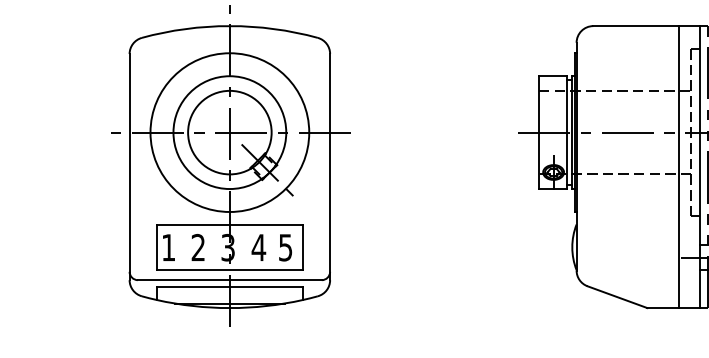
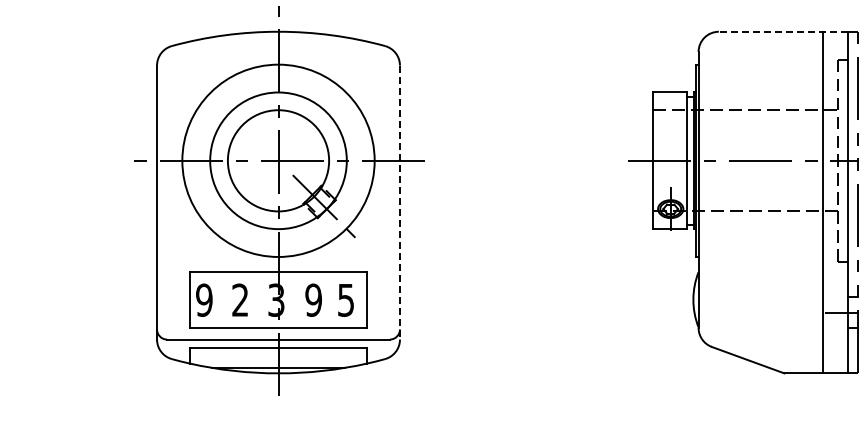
line: (646, 25) -> (783, 31), solid -> dashed
line: (329, 167) -> (399, 203), solid -> dashed
text: (168, 247) -> (204, 299), 1 -> 9
text: (258, 247) -> (313, 299), 4 -> 9

